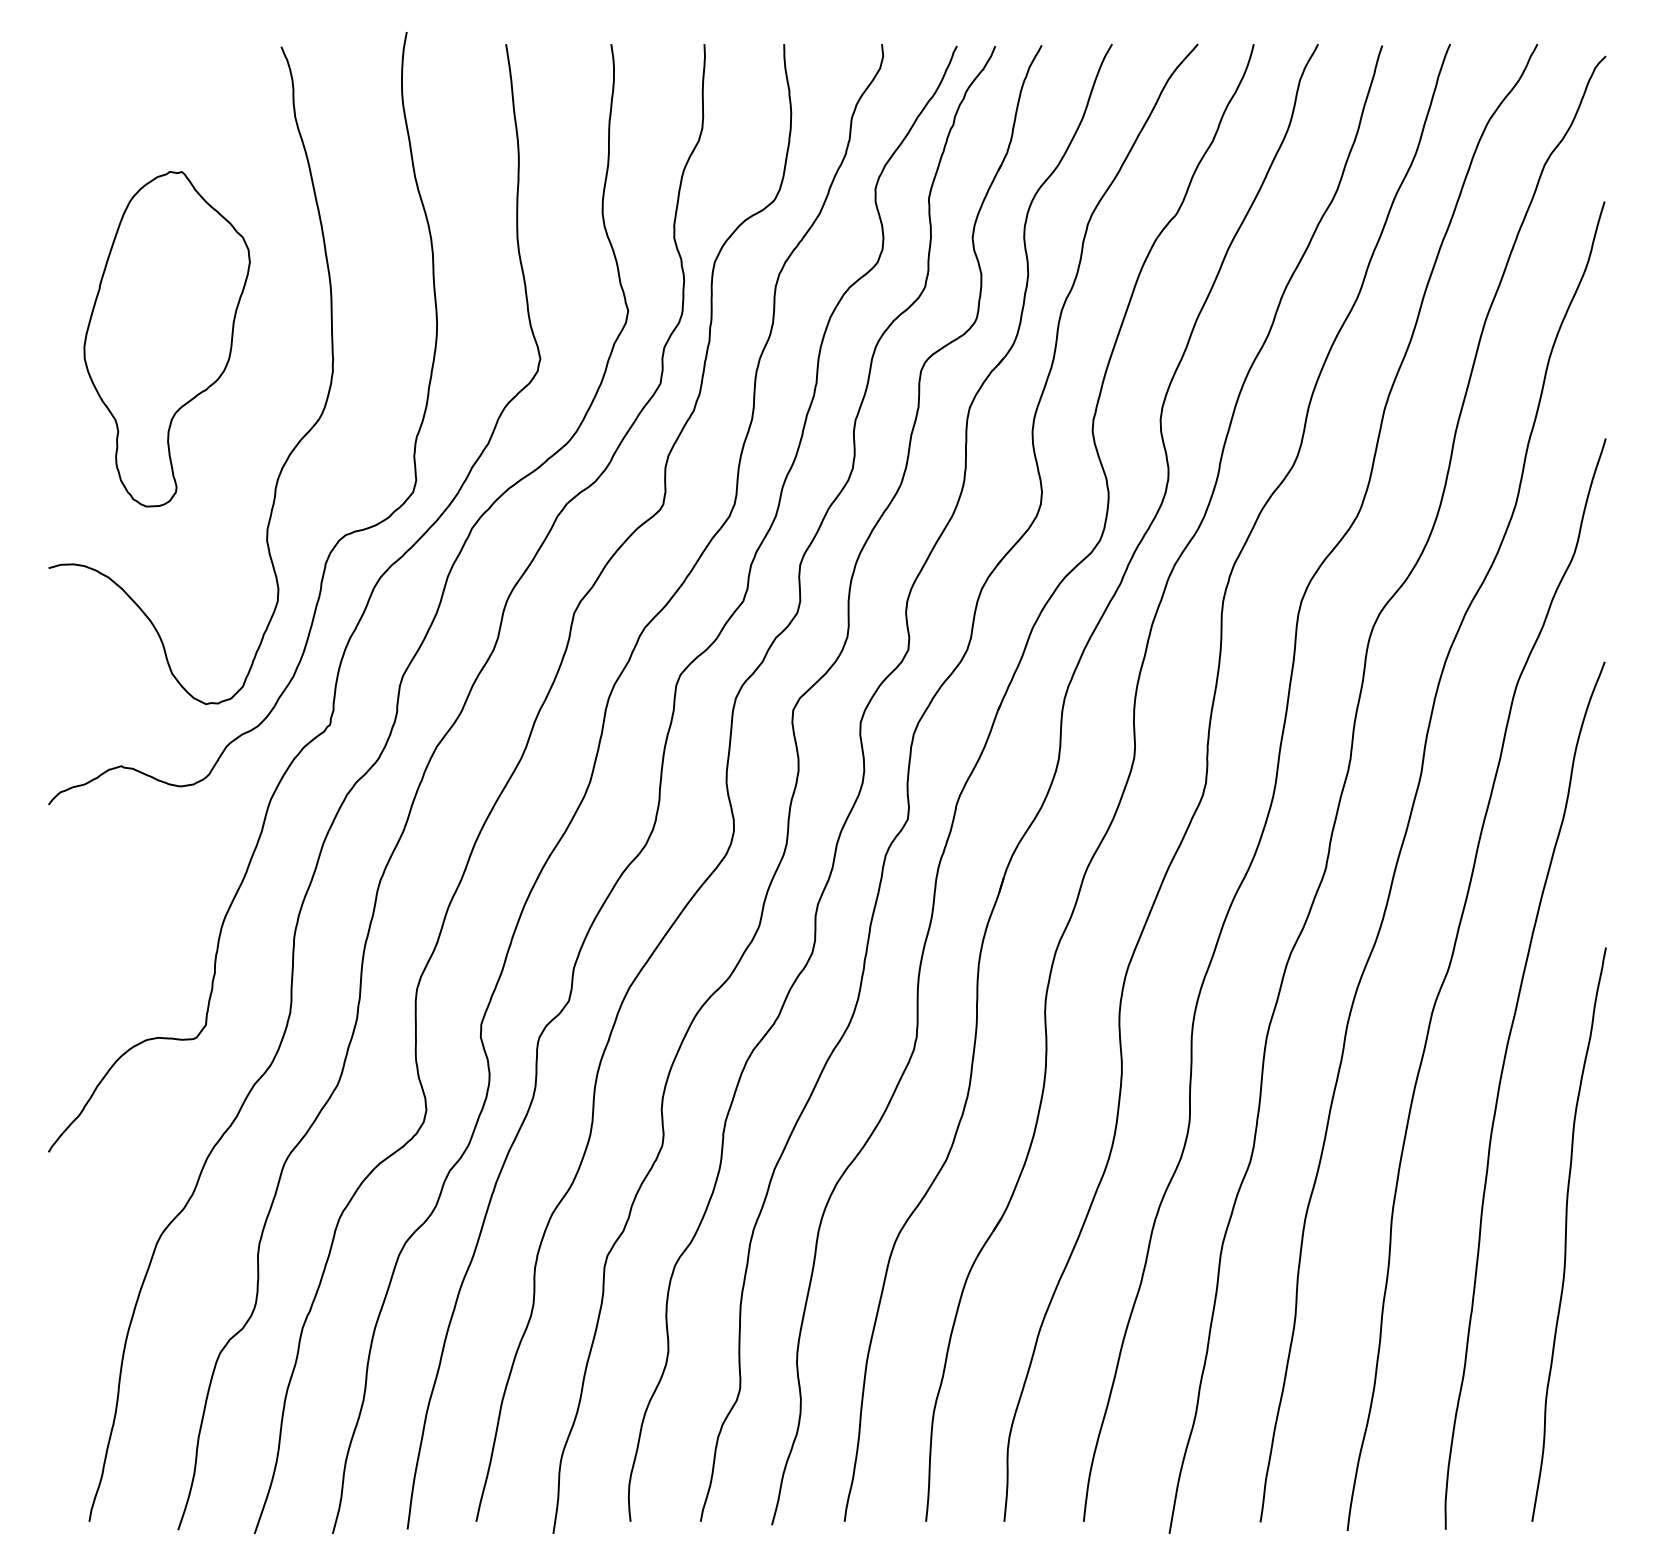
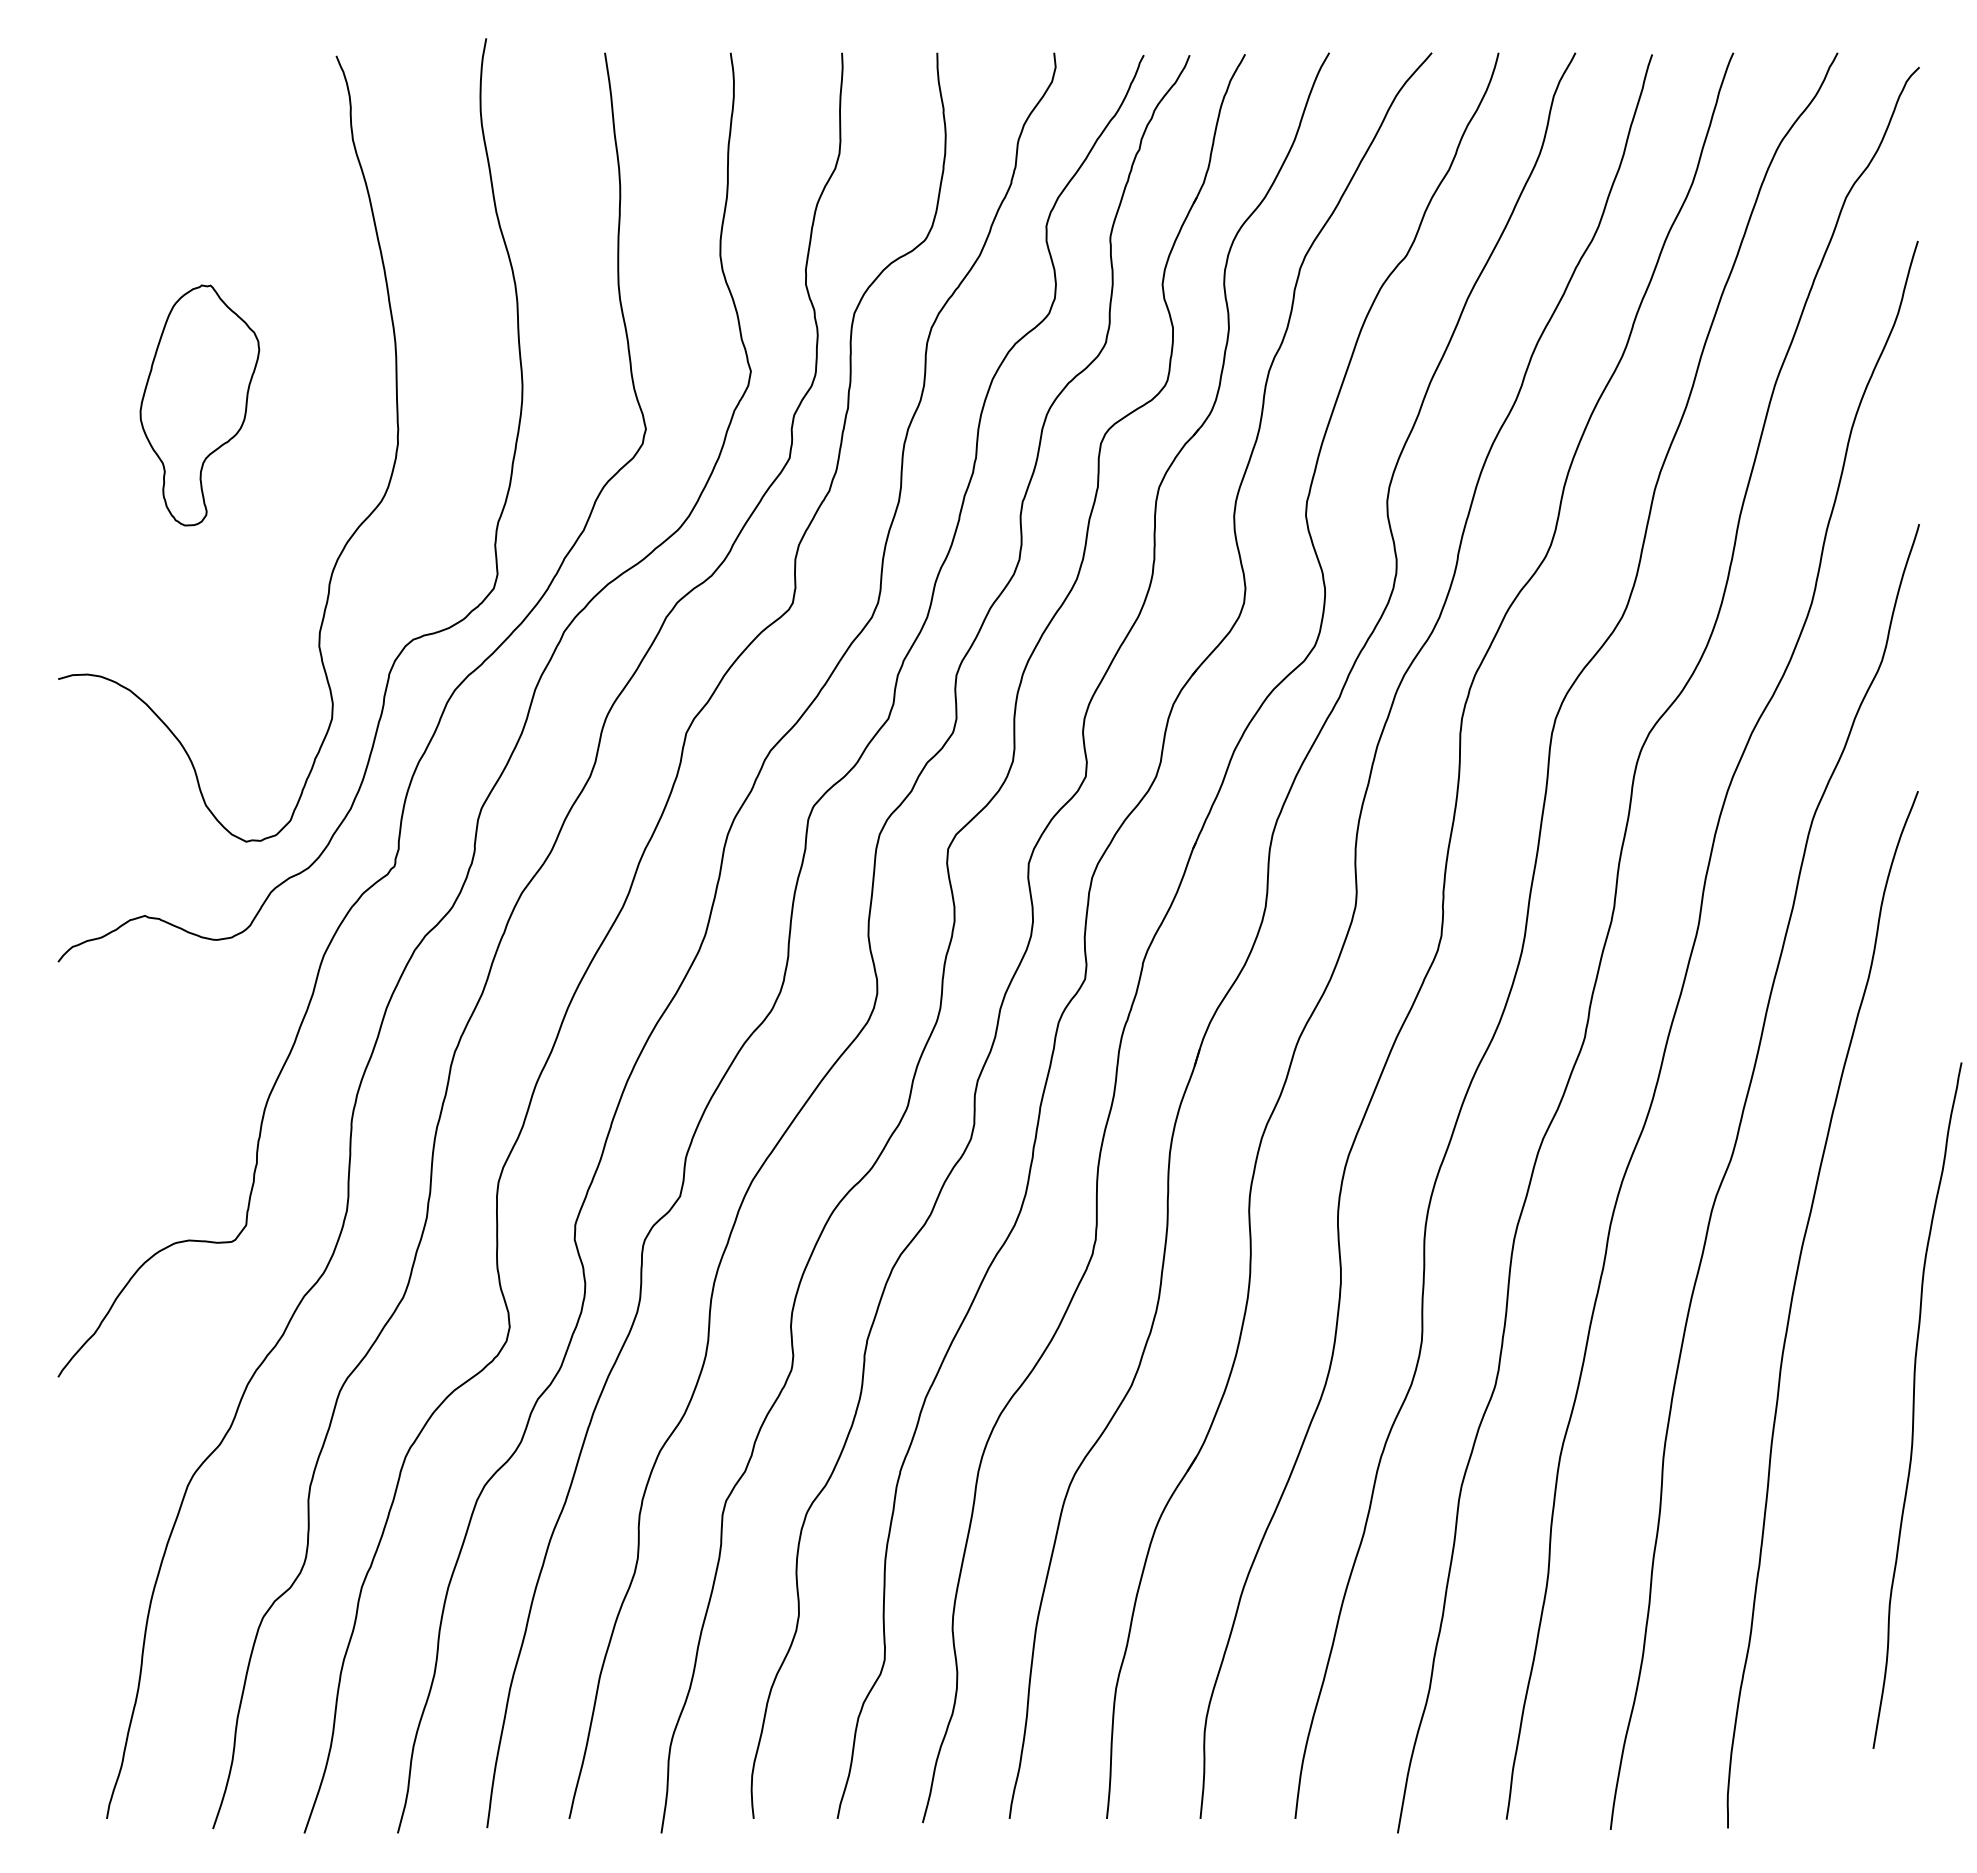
part: (166, 339) -> (199, 405), size x0.6
curve: (1566, 1234) -> (1914, 1405), moved

